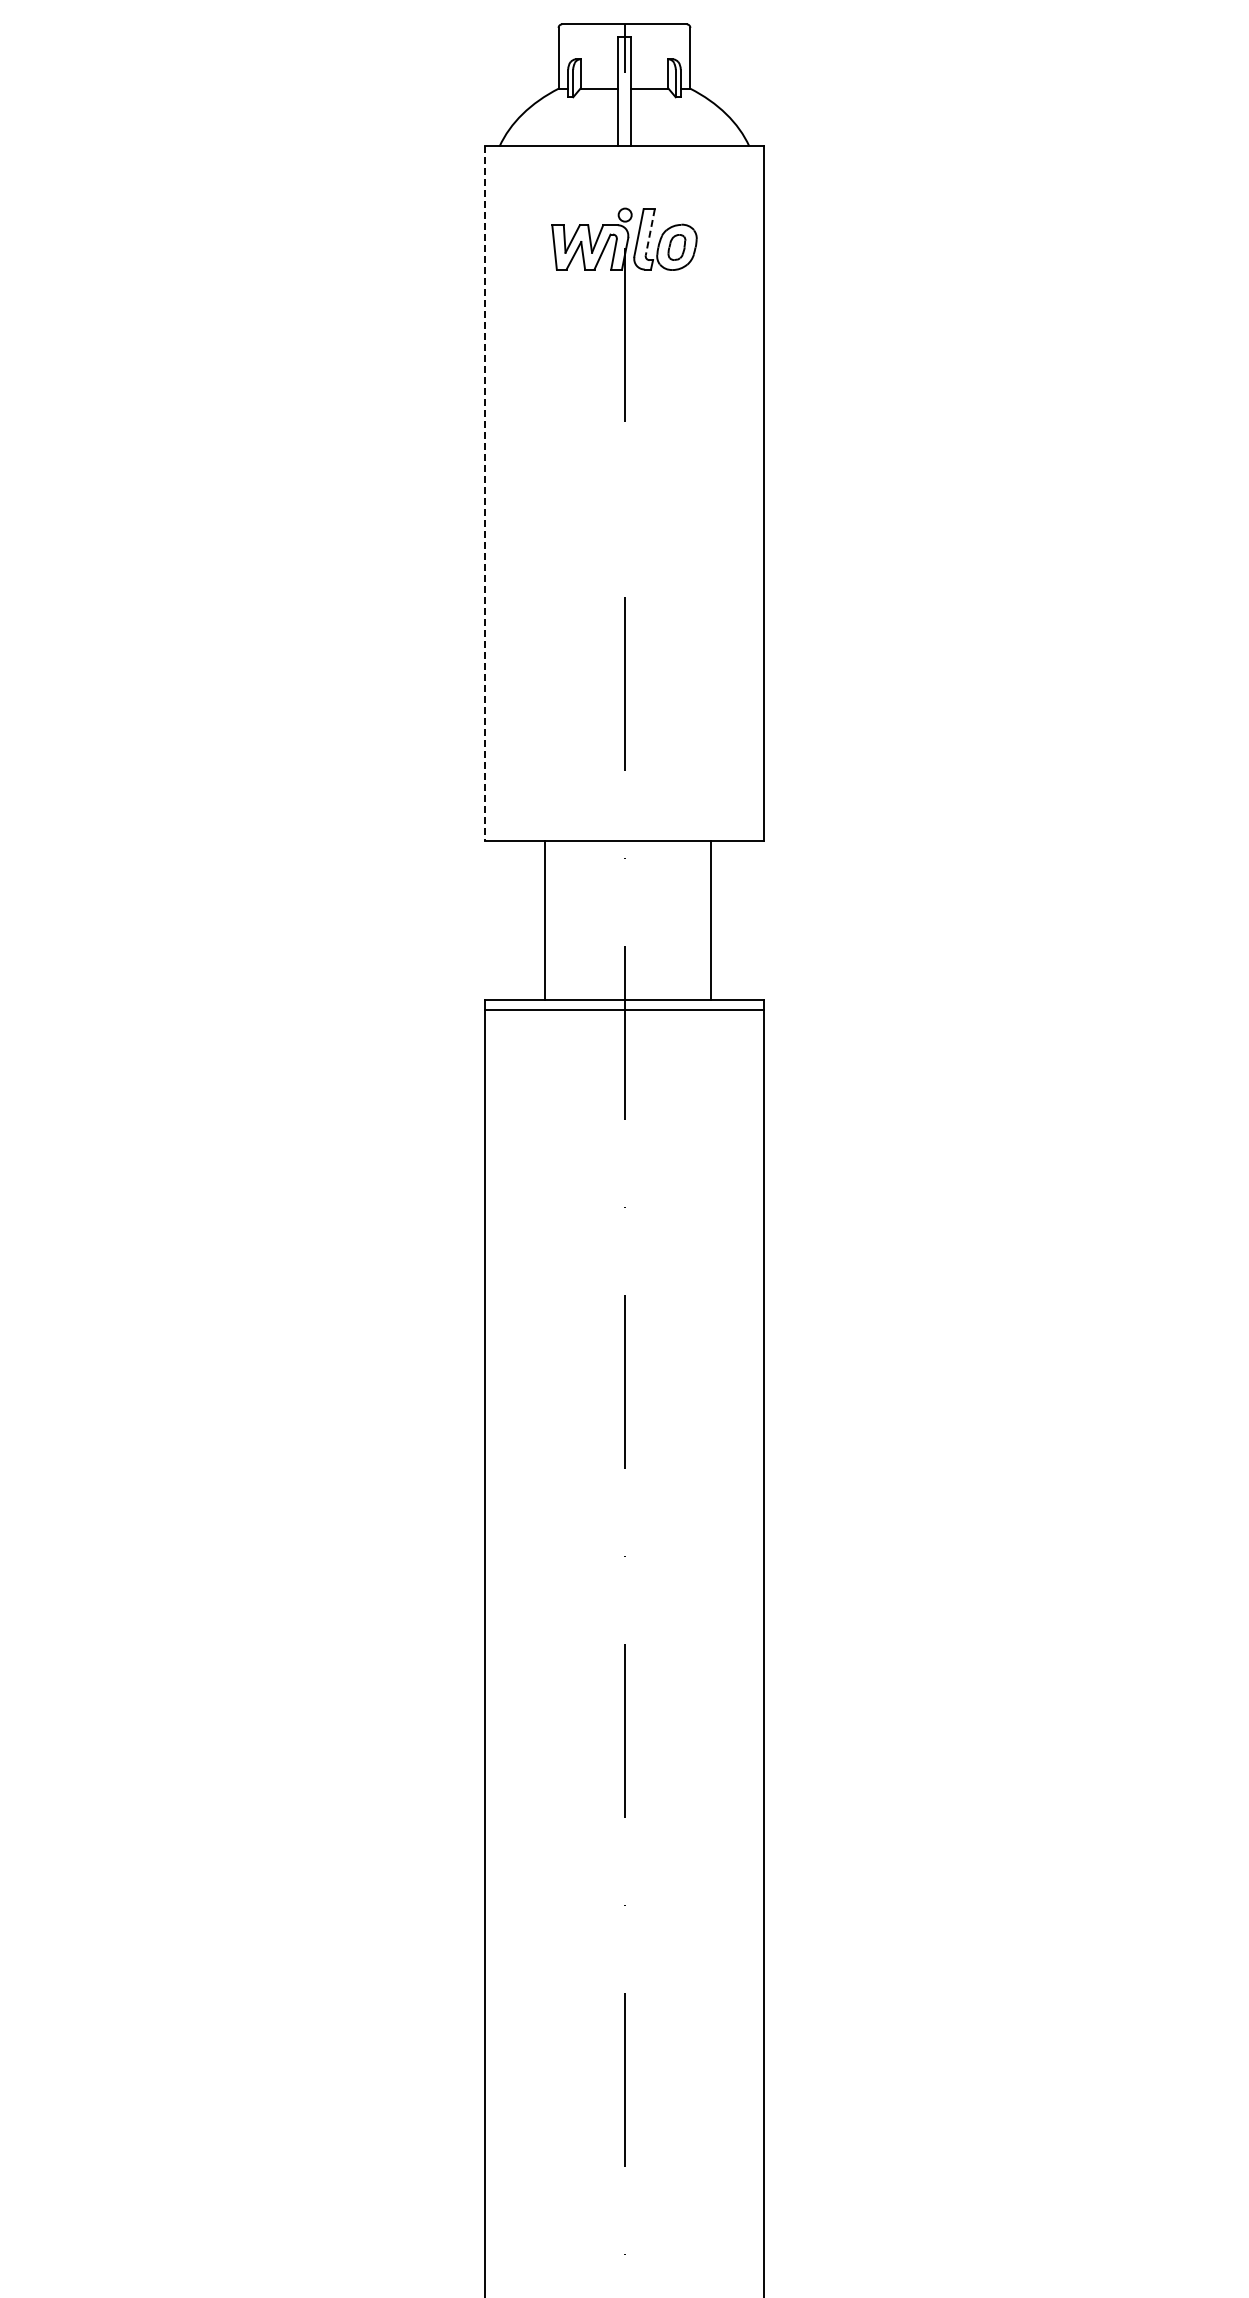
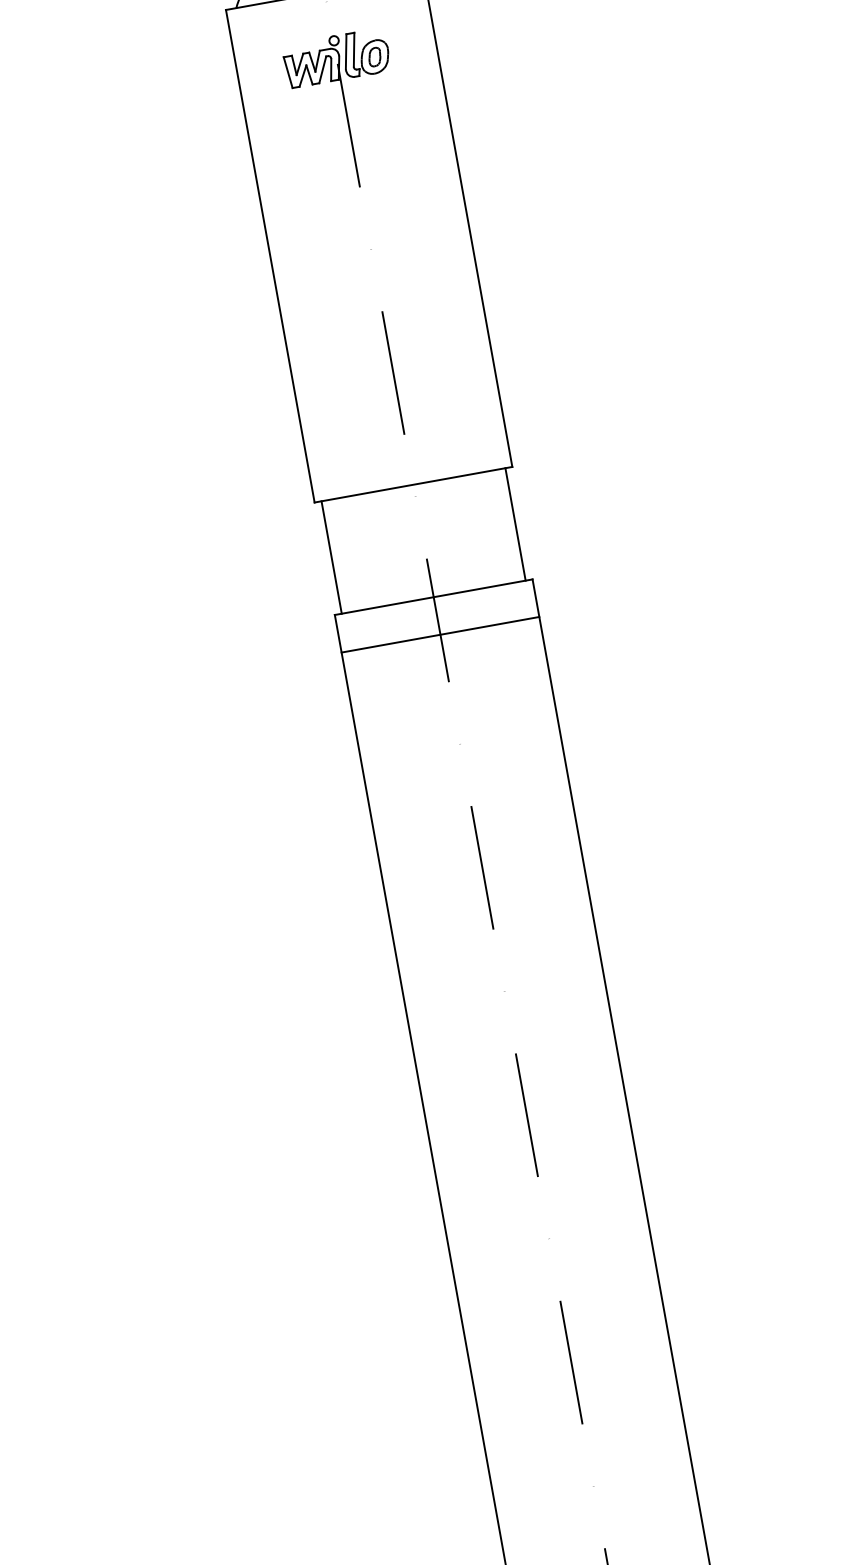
line: (650, 232) -> (354, 49), dashed -> solid
line: (485, 494) -> (270, 256), dashed -> solid
line: (544, 920) -> (331, 557), moved
line: (711, 920) -> (515, 524), moved
line: (624, 1010) -> (440, 635), moved

